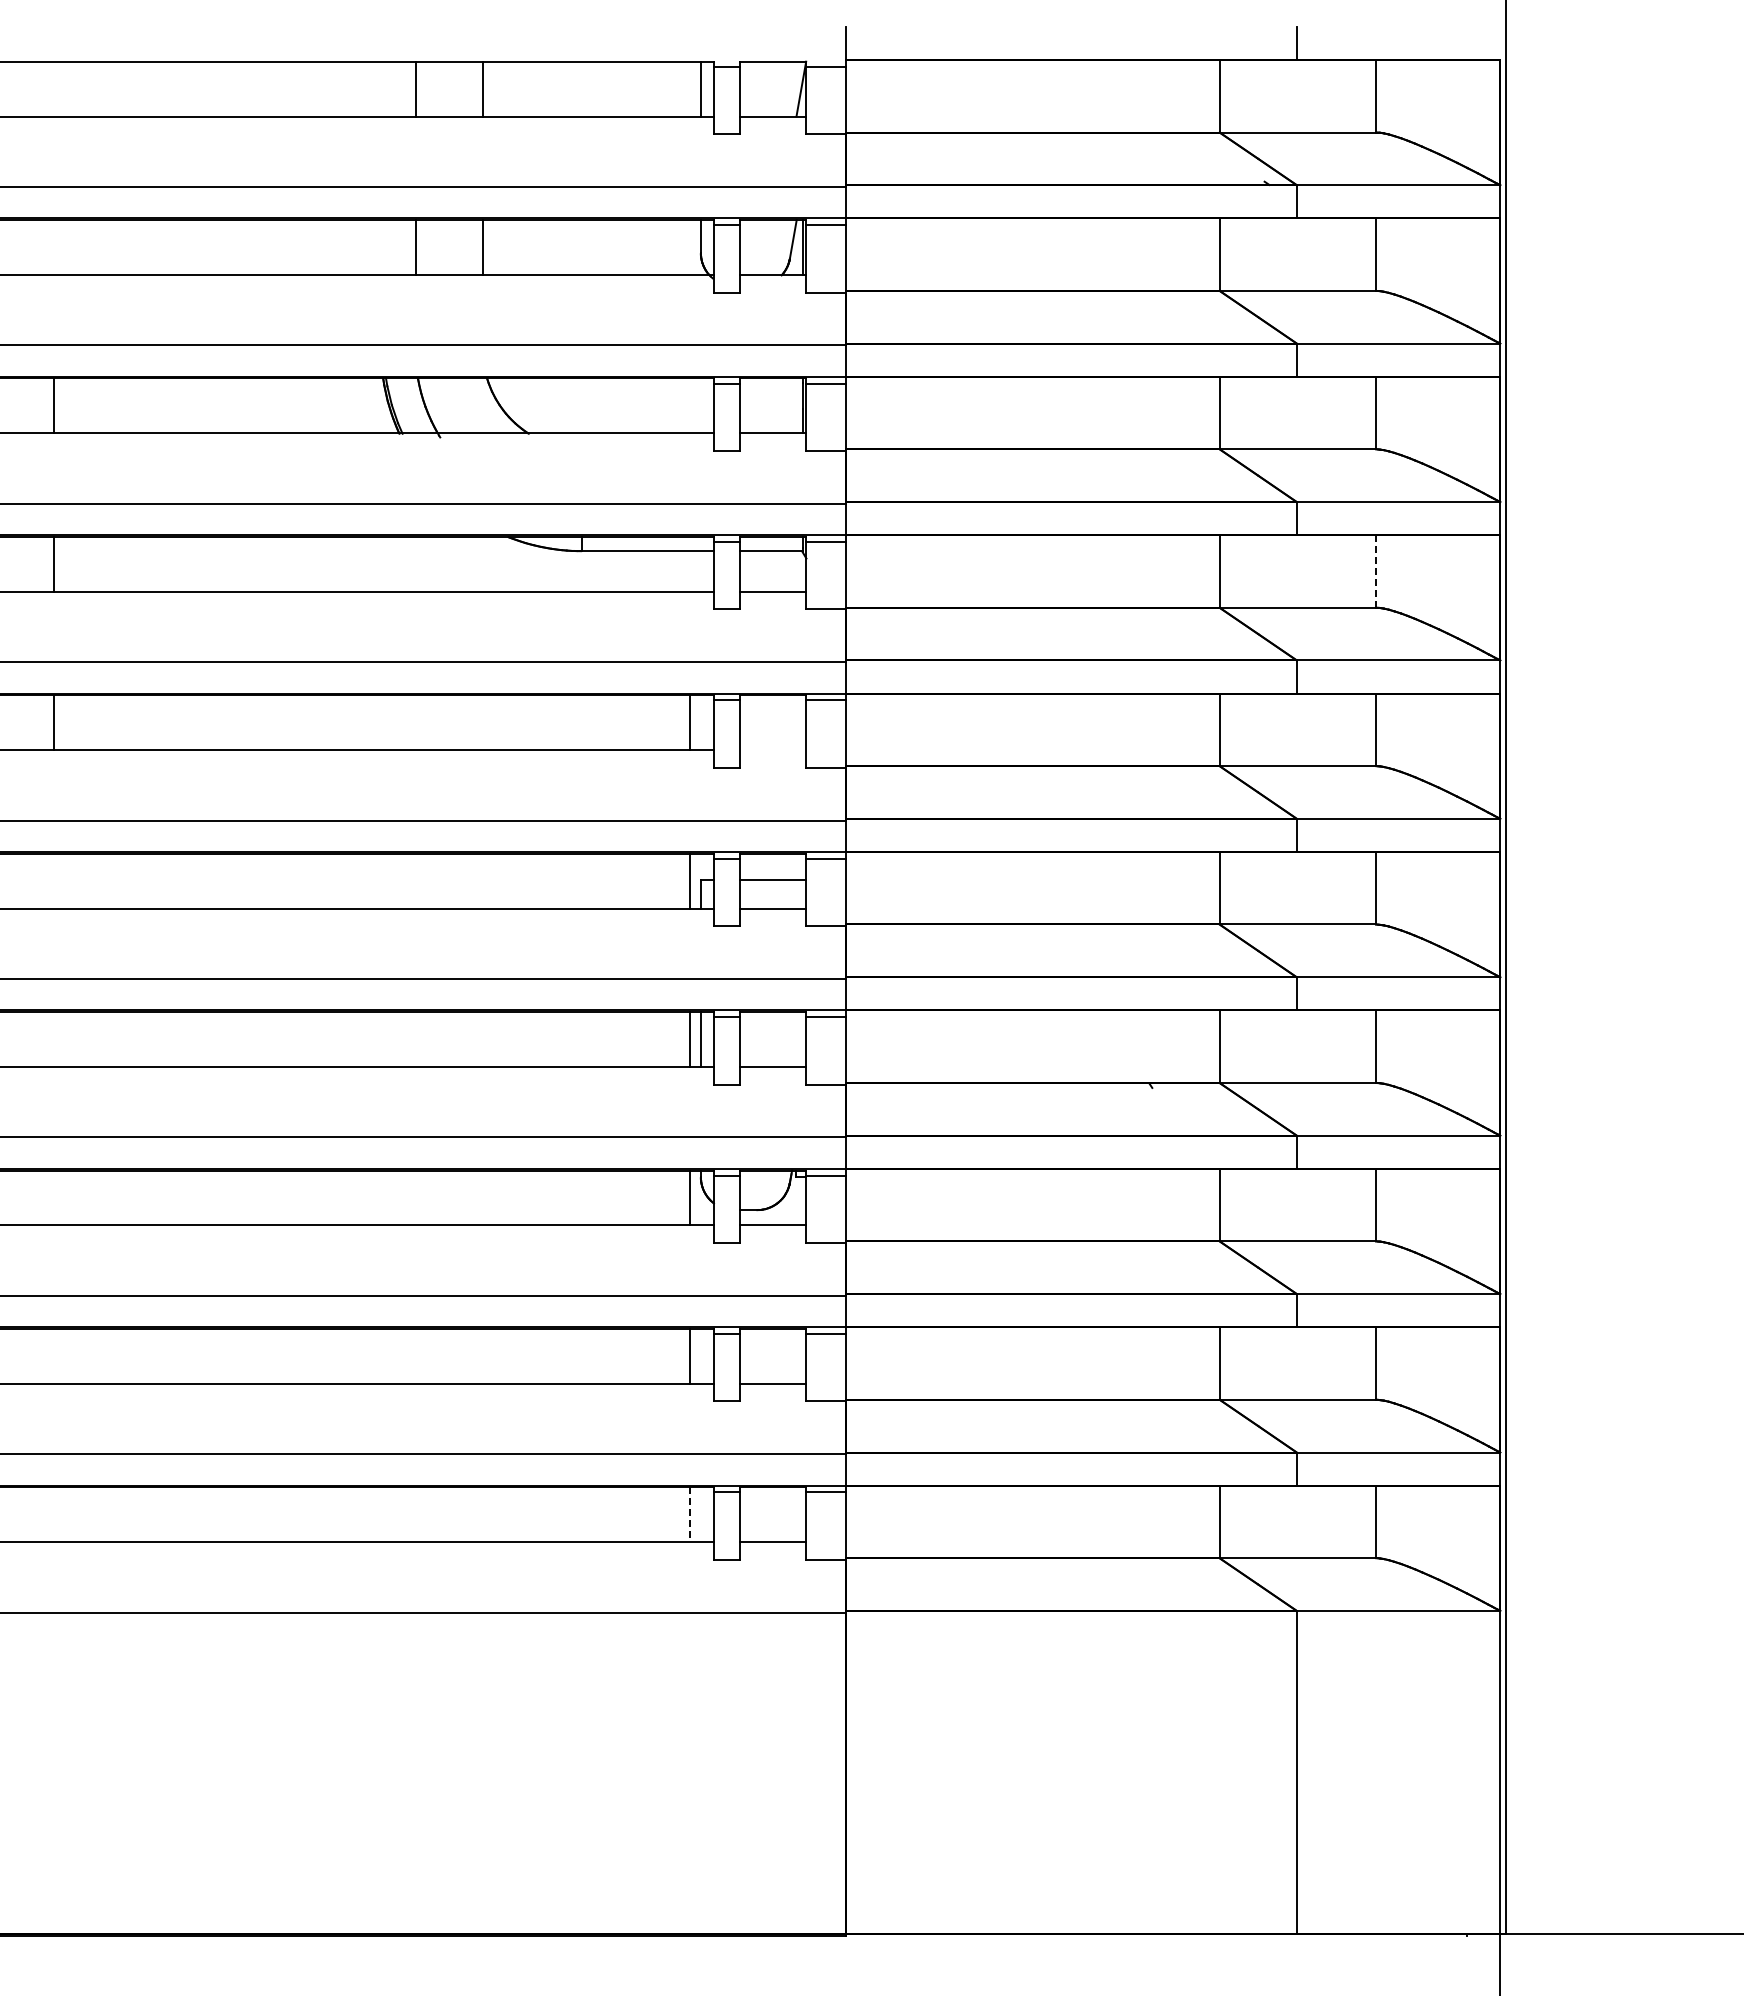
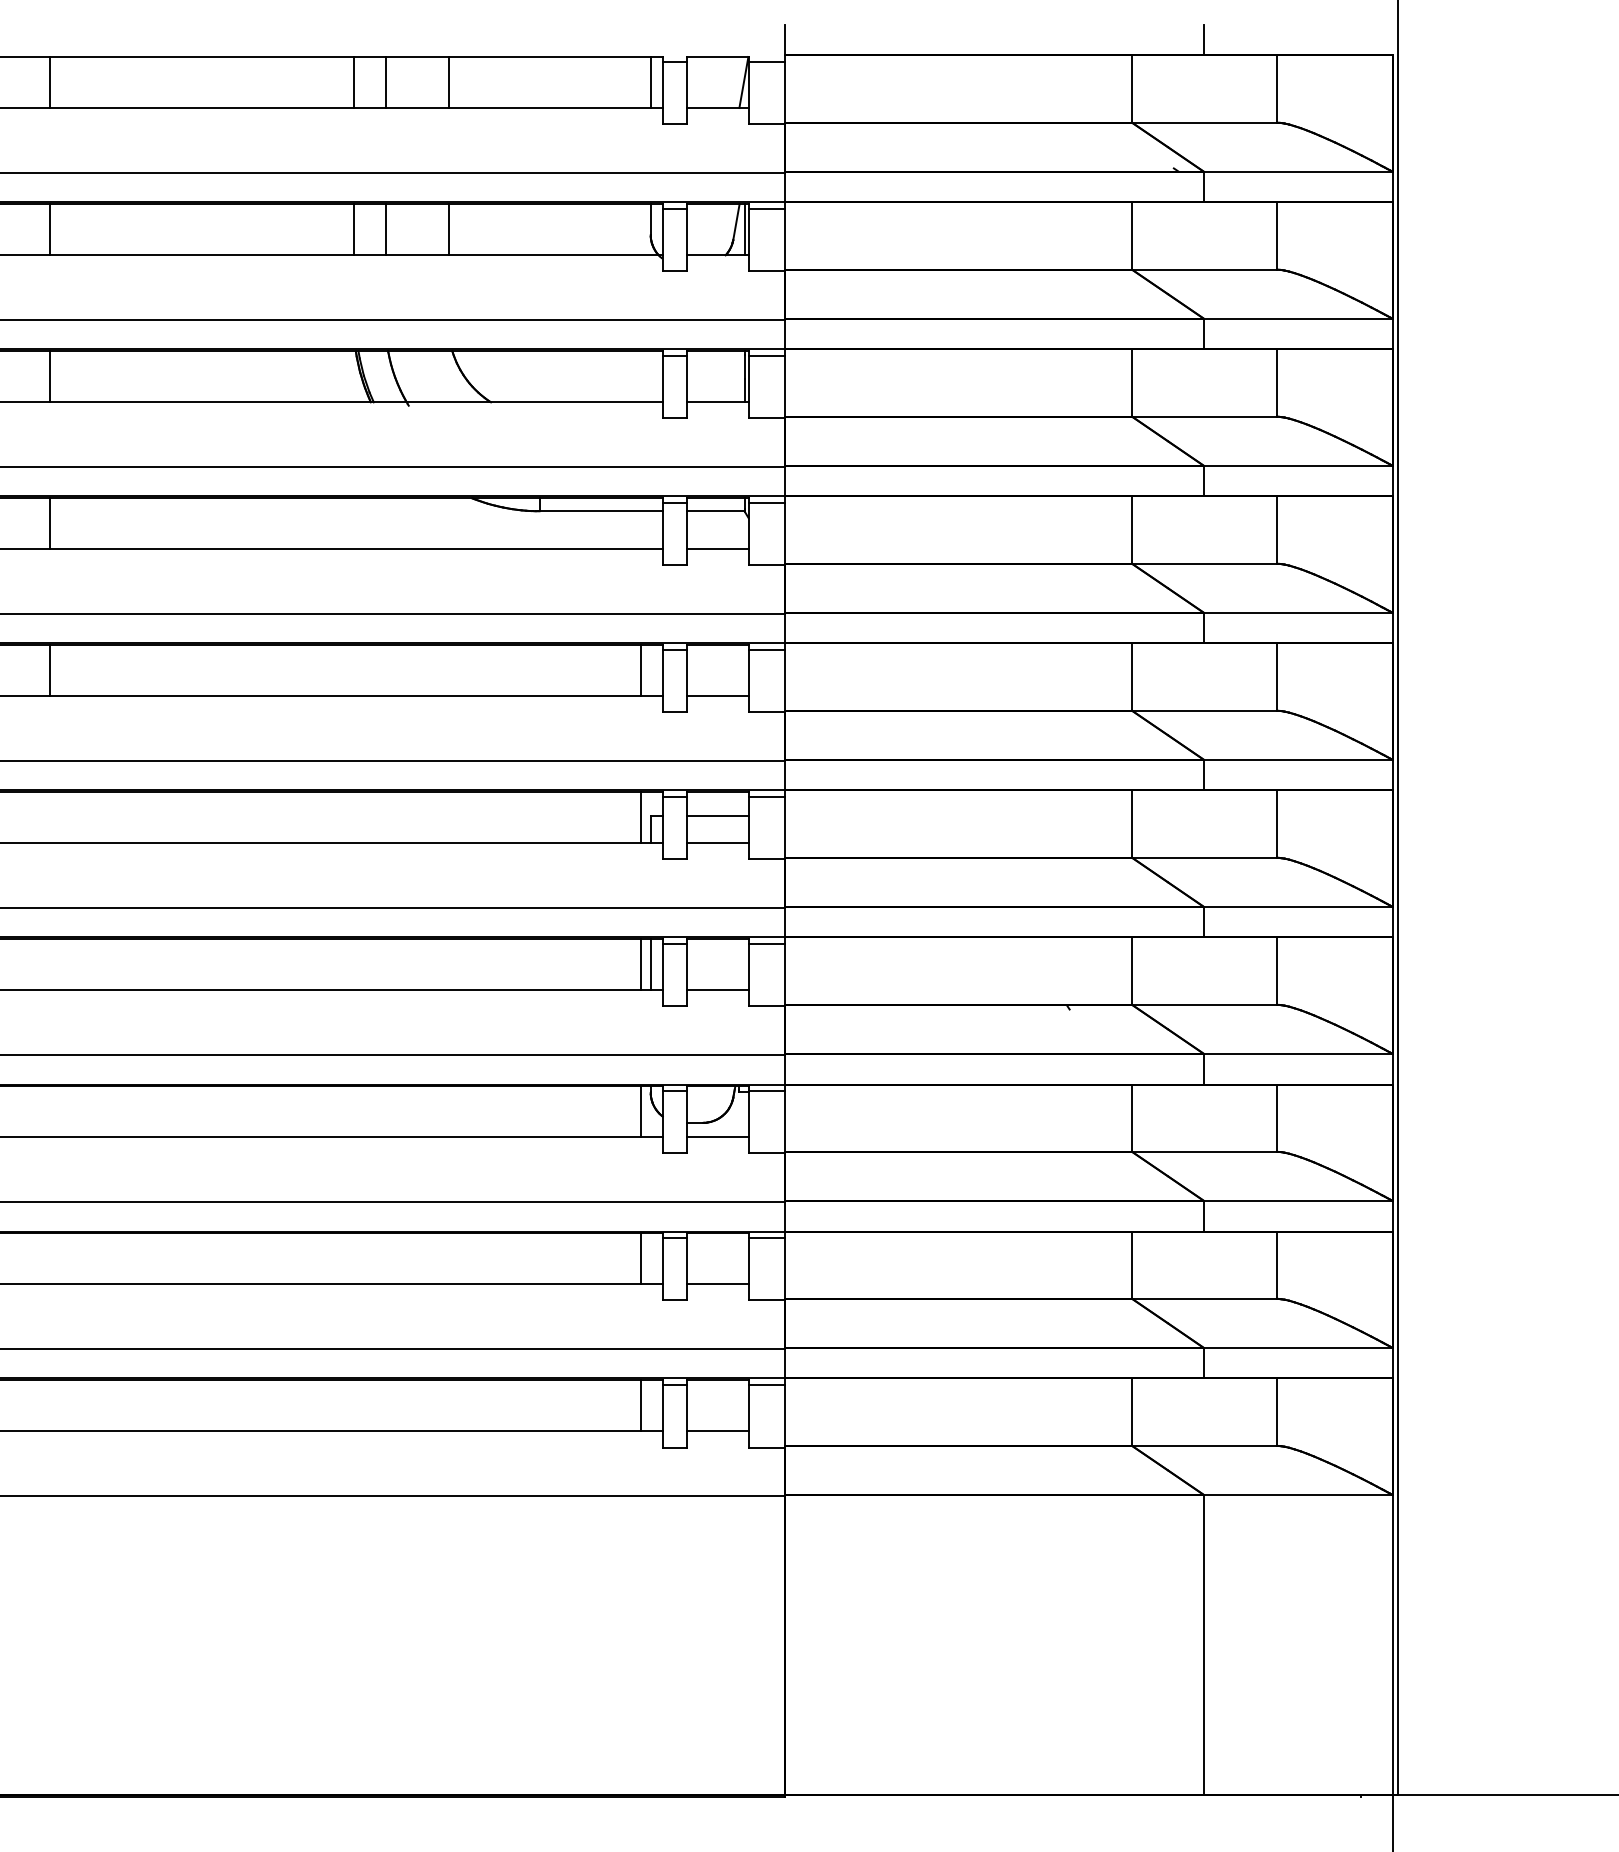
line: (54, 88) -> (50, 81), added
line: (381, 88) -> (354, 81), added
line: (54, 247) -> (50, 229), added
line: (381, 247) -> (354, 229), added
line: (1376, 570) -> (1277, 529), dashed -> solid
line: (773, 750) -> (718, 696), added
line: (690, 1515) -> (641, 1406), dashed -> solid

